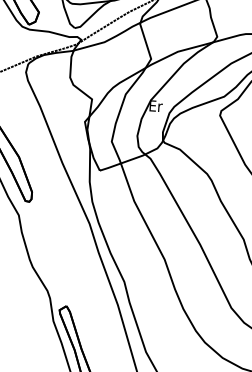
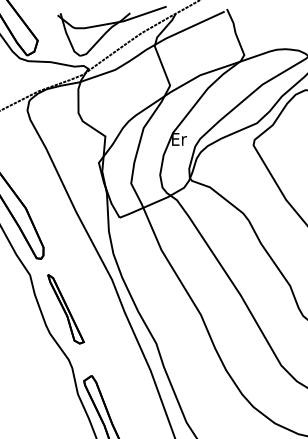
part: (47, 247) -> (65, 309), added

